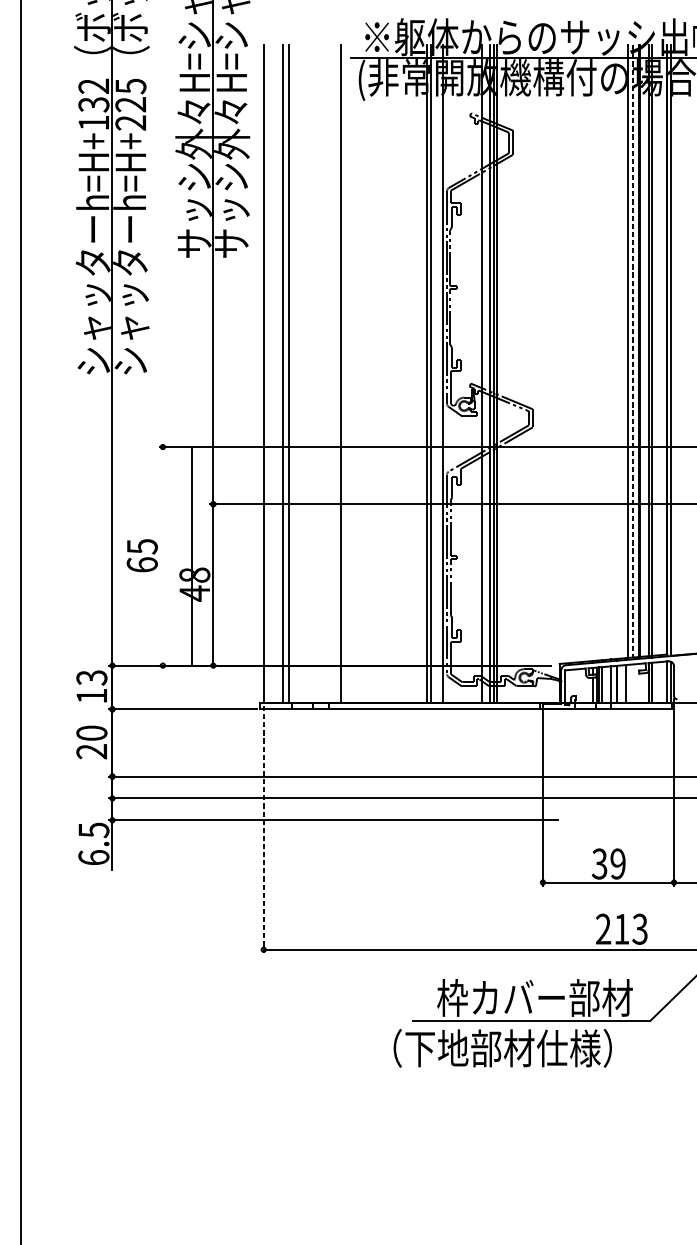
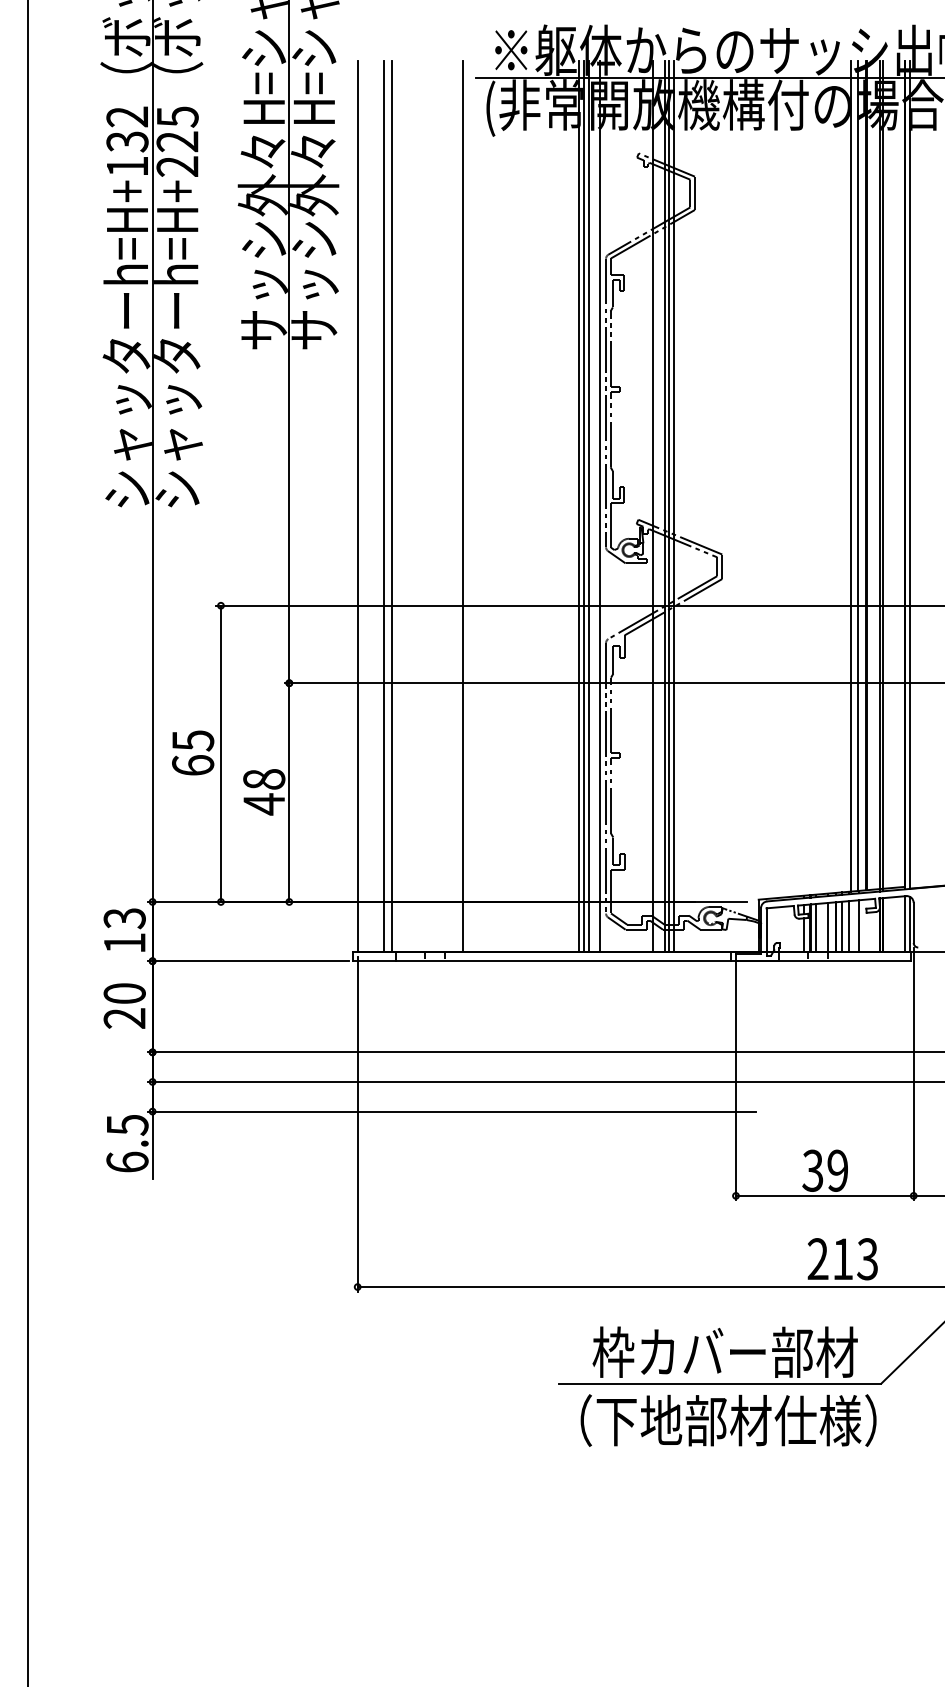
line: (633, 351) -> (858, 476), dashed -> solid
line: (434, 373) -> (588, 506), added
line: (192, 556) -> (220, 753), moved
line: (620, 683) -> (841, 926), added
line: (633, 683) -> (858, 926), added
line: (263, 829) -> (357, 1124), dashed -> solid
text: (502, 1048) -> (728, 1420), moved

